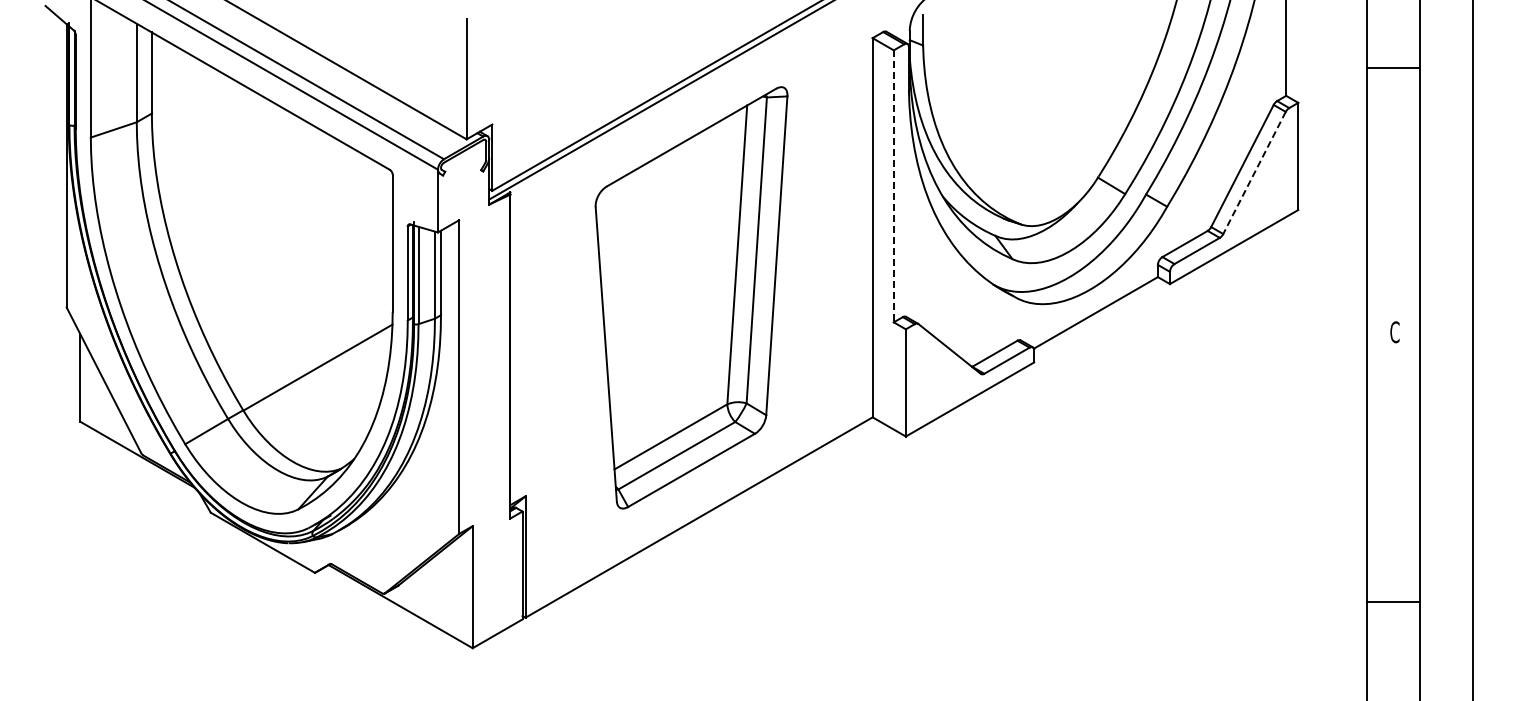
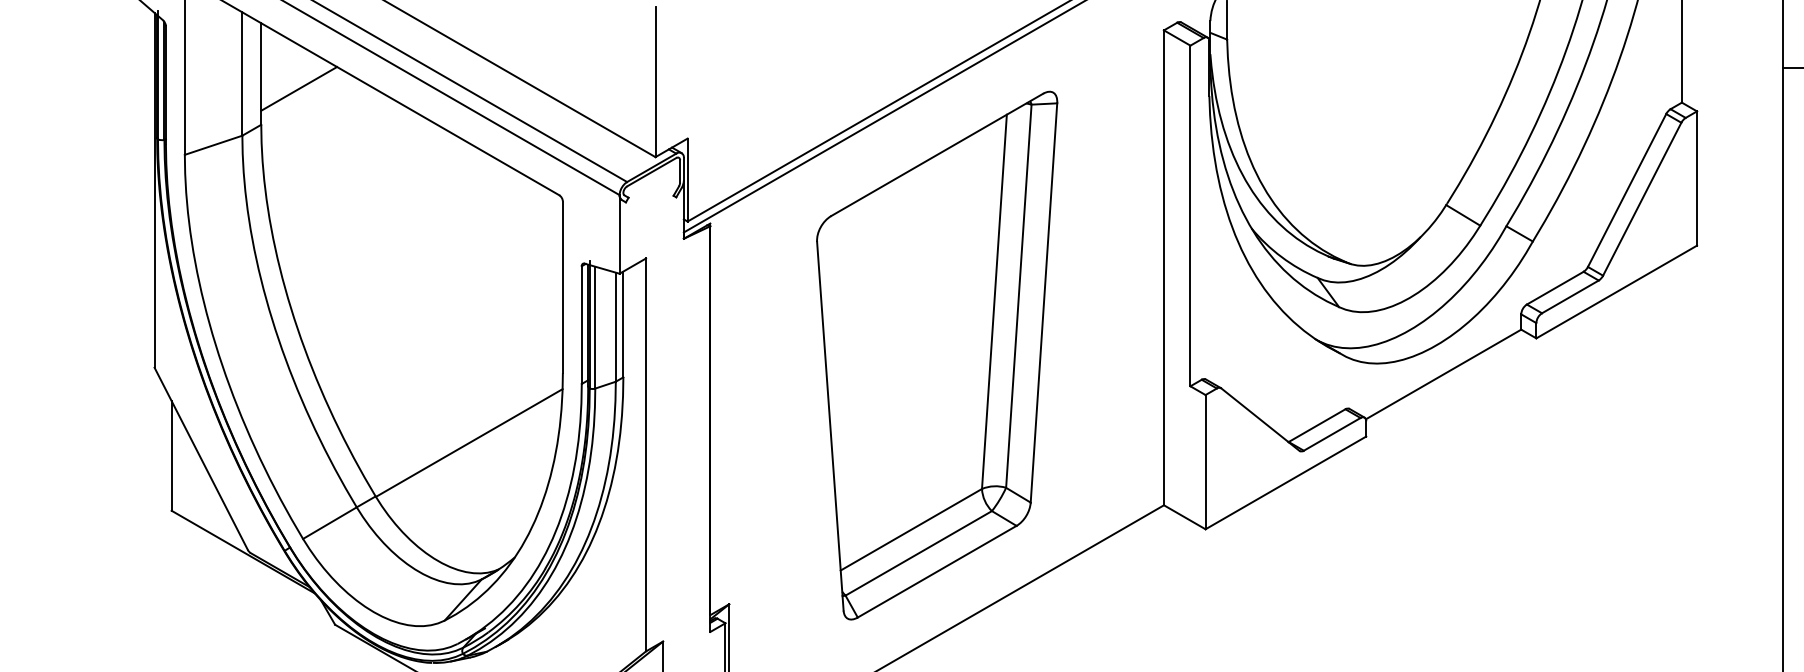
line: (181, 84) -> (298, 88), added
line: (1254, 172) -> (1642, 198), dashed -> solid
line: (893, 186) -> (1190, 216), dashed -> solid

